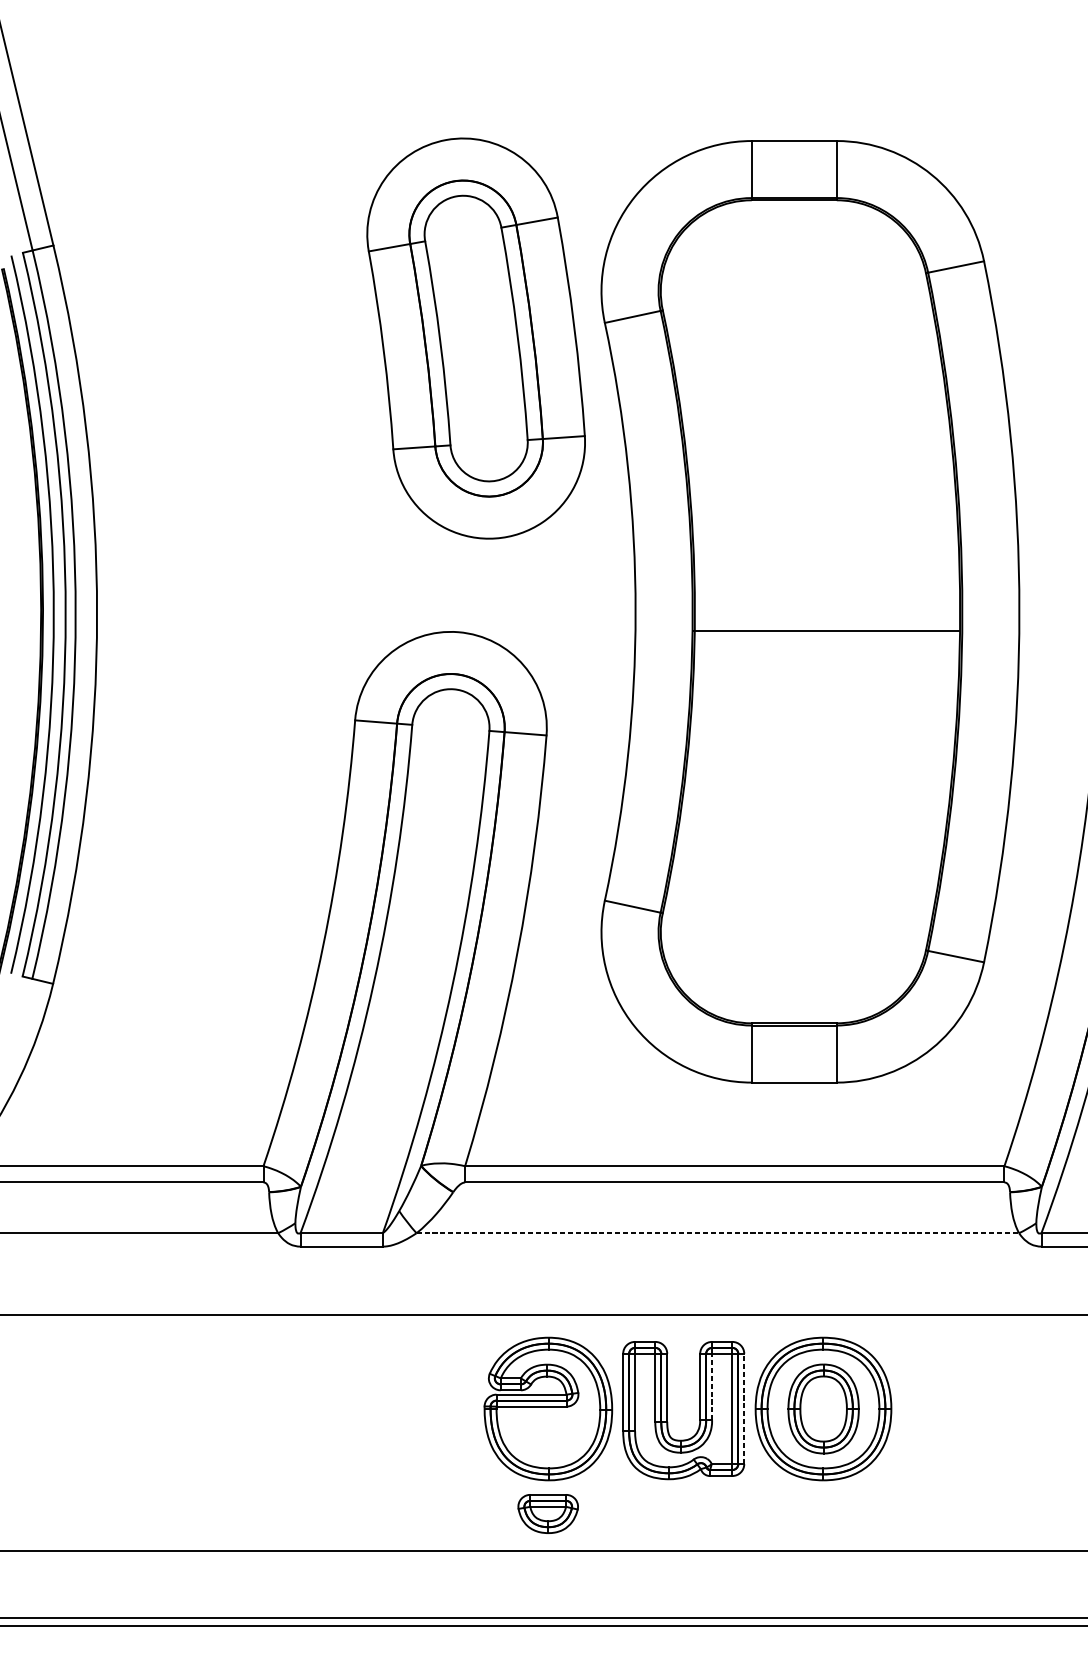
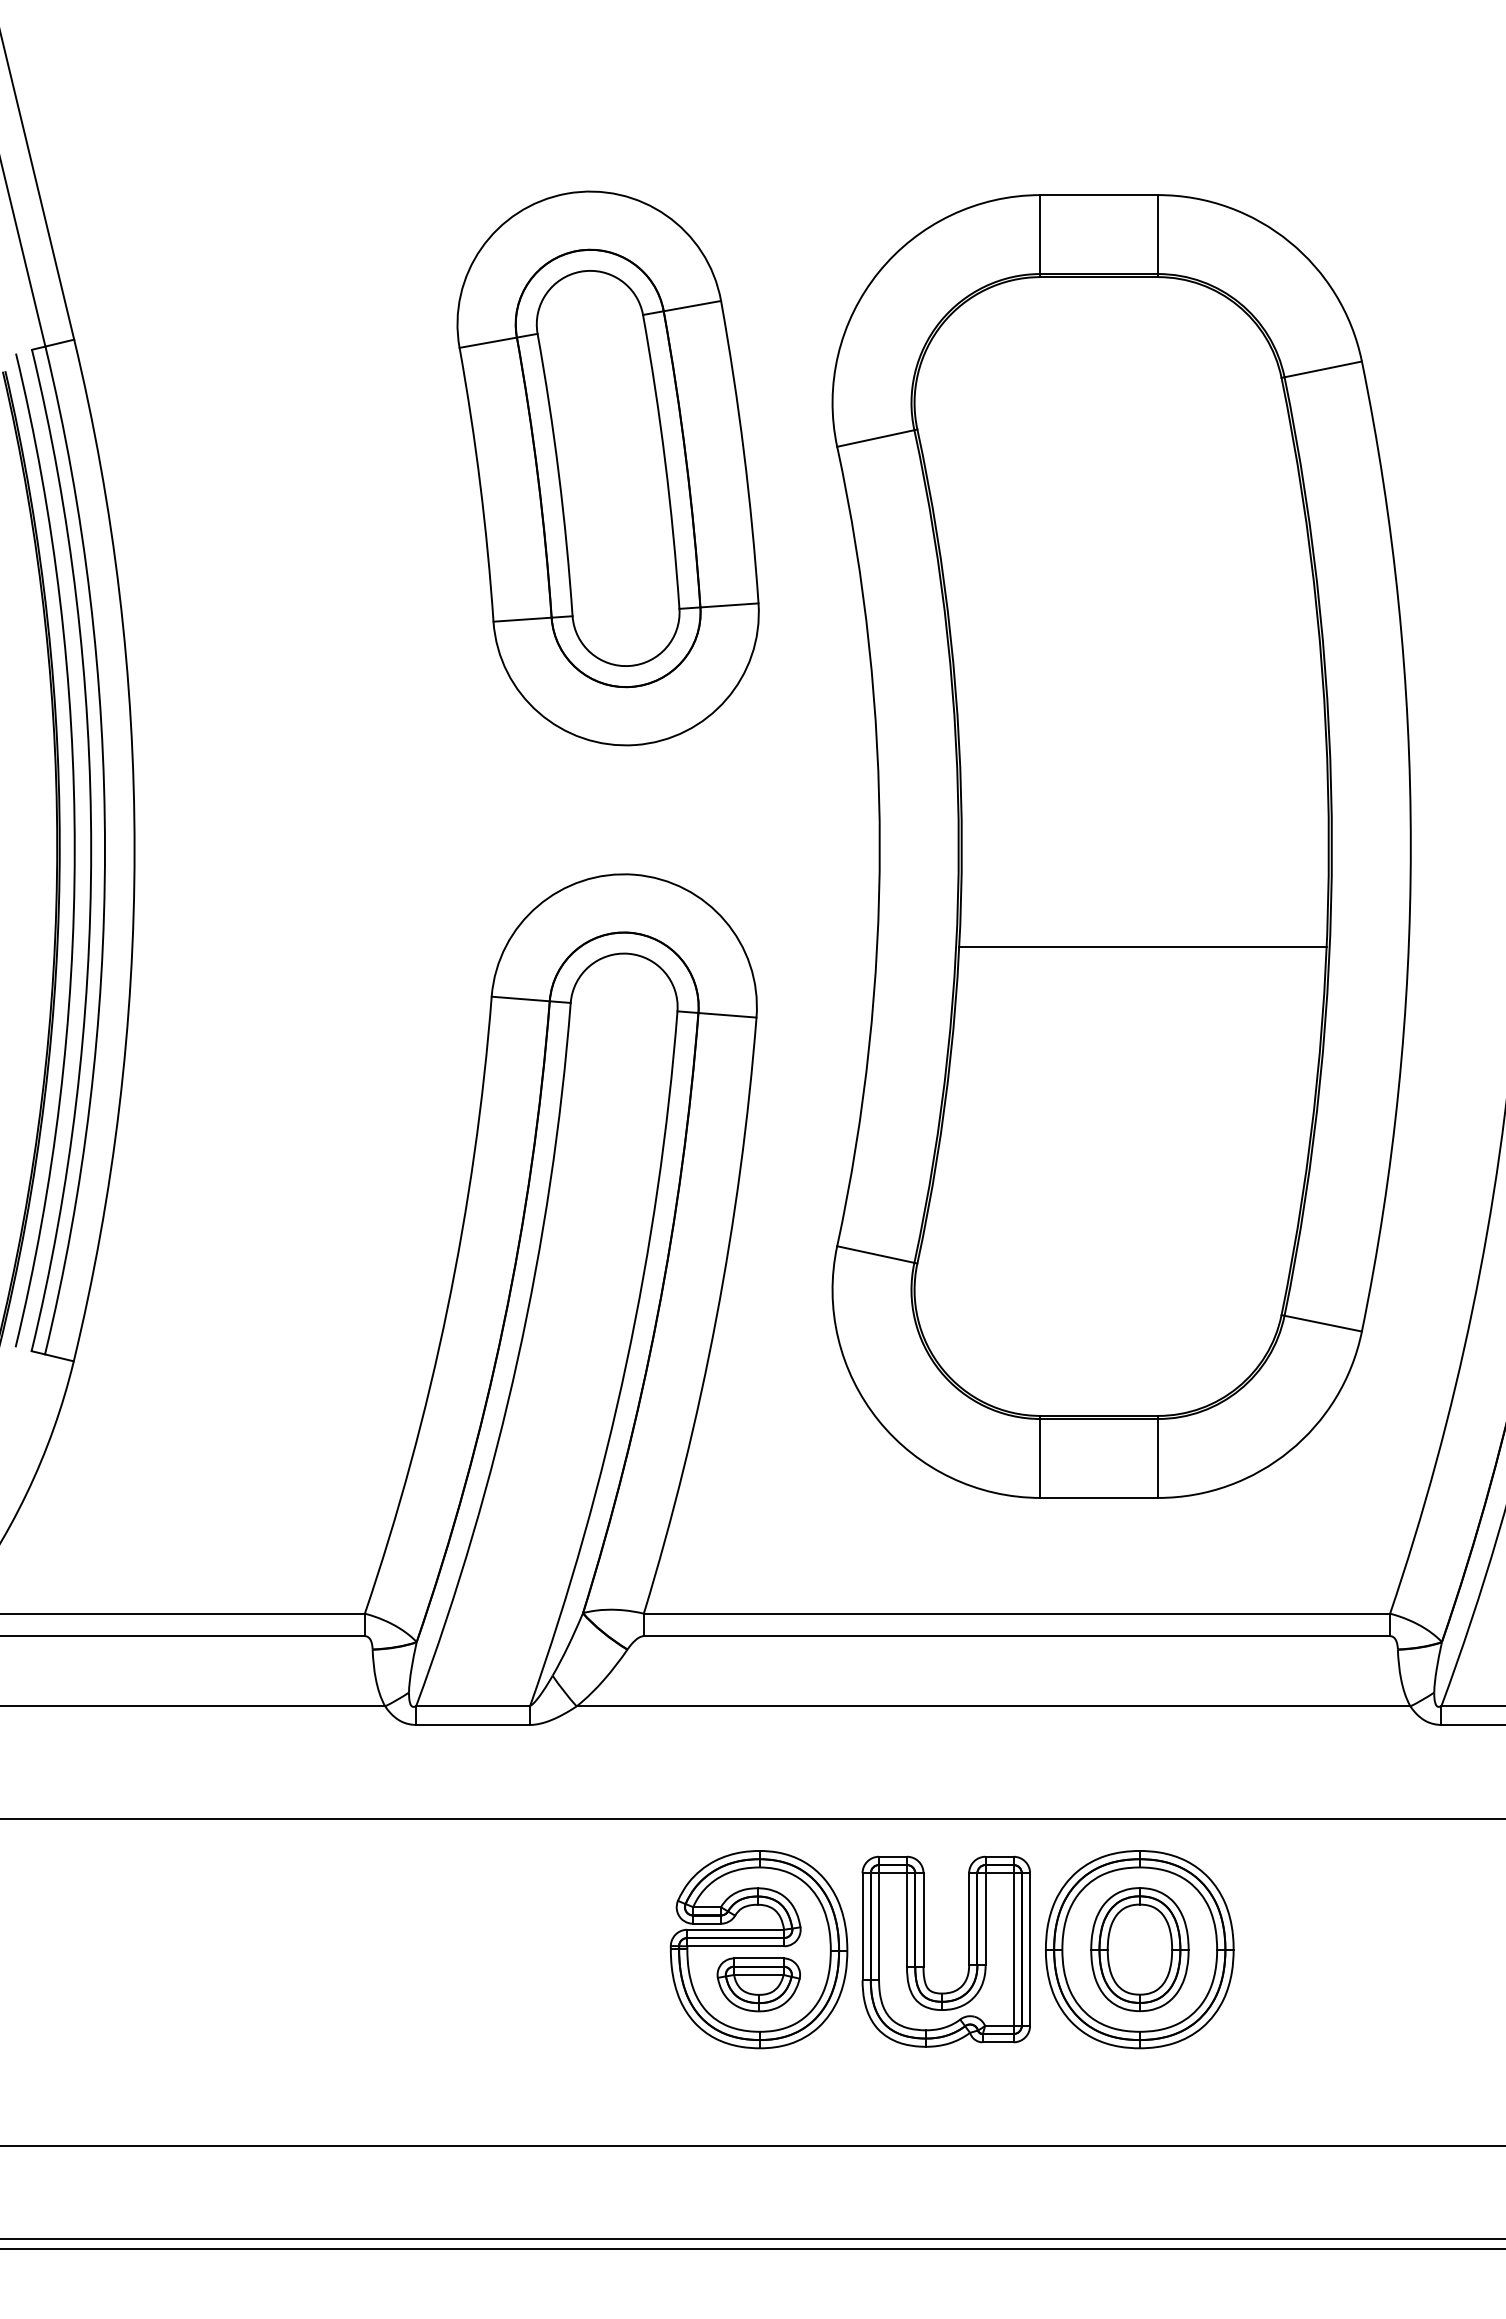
part: (475, 338) -> (607, 468), moved
line: (825, 630) -> (1142, 946), moved
line: (717, 1233) -> (993, 1706), dashed -> solid
line: (712, 1386) -> (985, 1918), dashed -> solid
line: (744, 1408) -> (1030, 1949), dashed -> solid
part: (547, 1513) -> (758, 1984), moved

